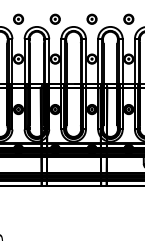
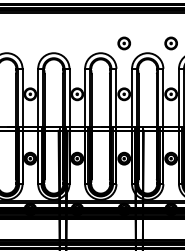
part: (18, 18) -> (30, 42), removed
part: (54, 18) -> (76, 42), removed

